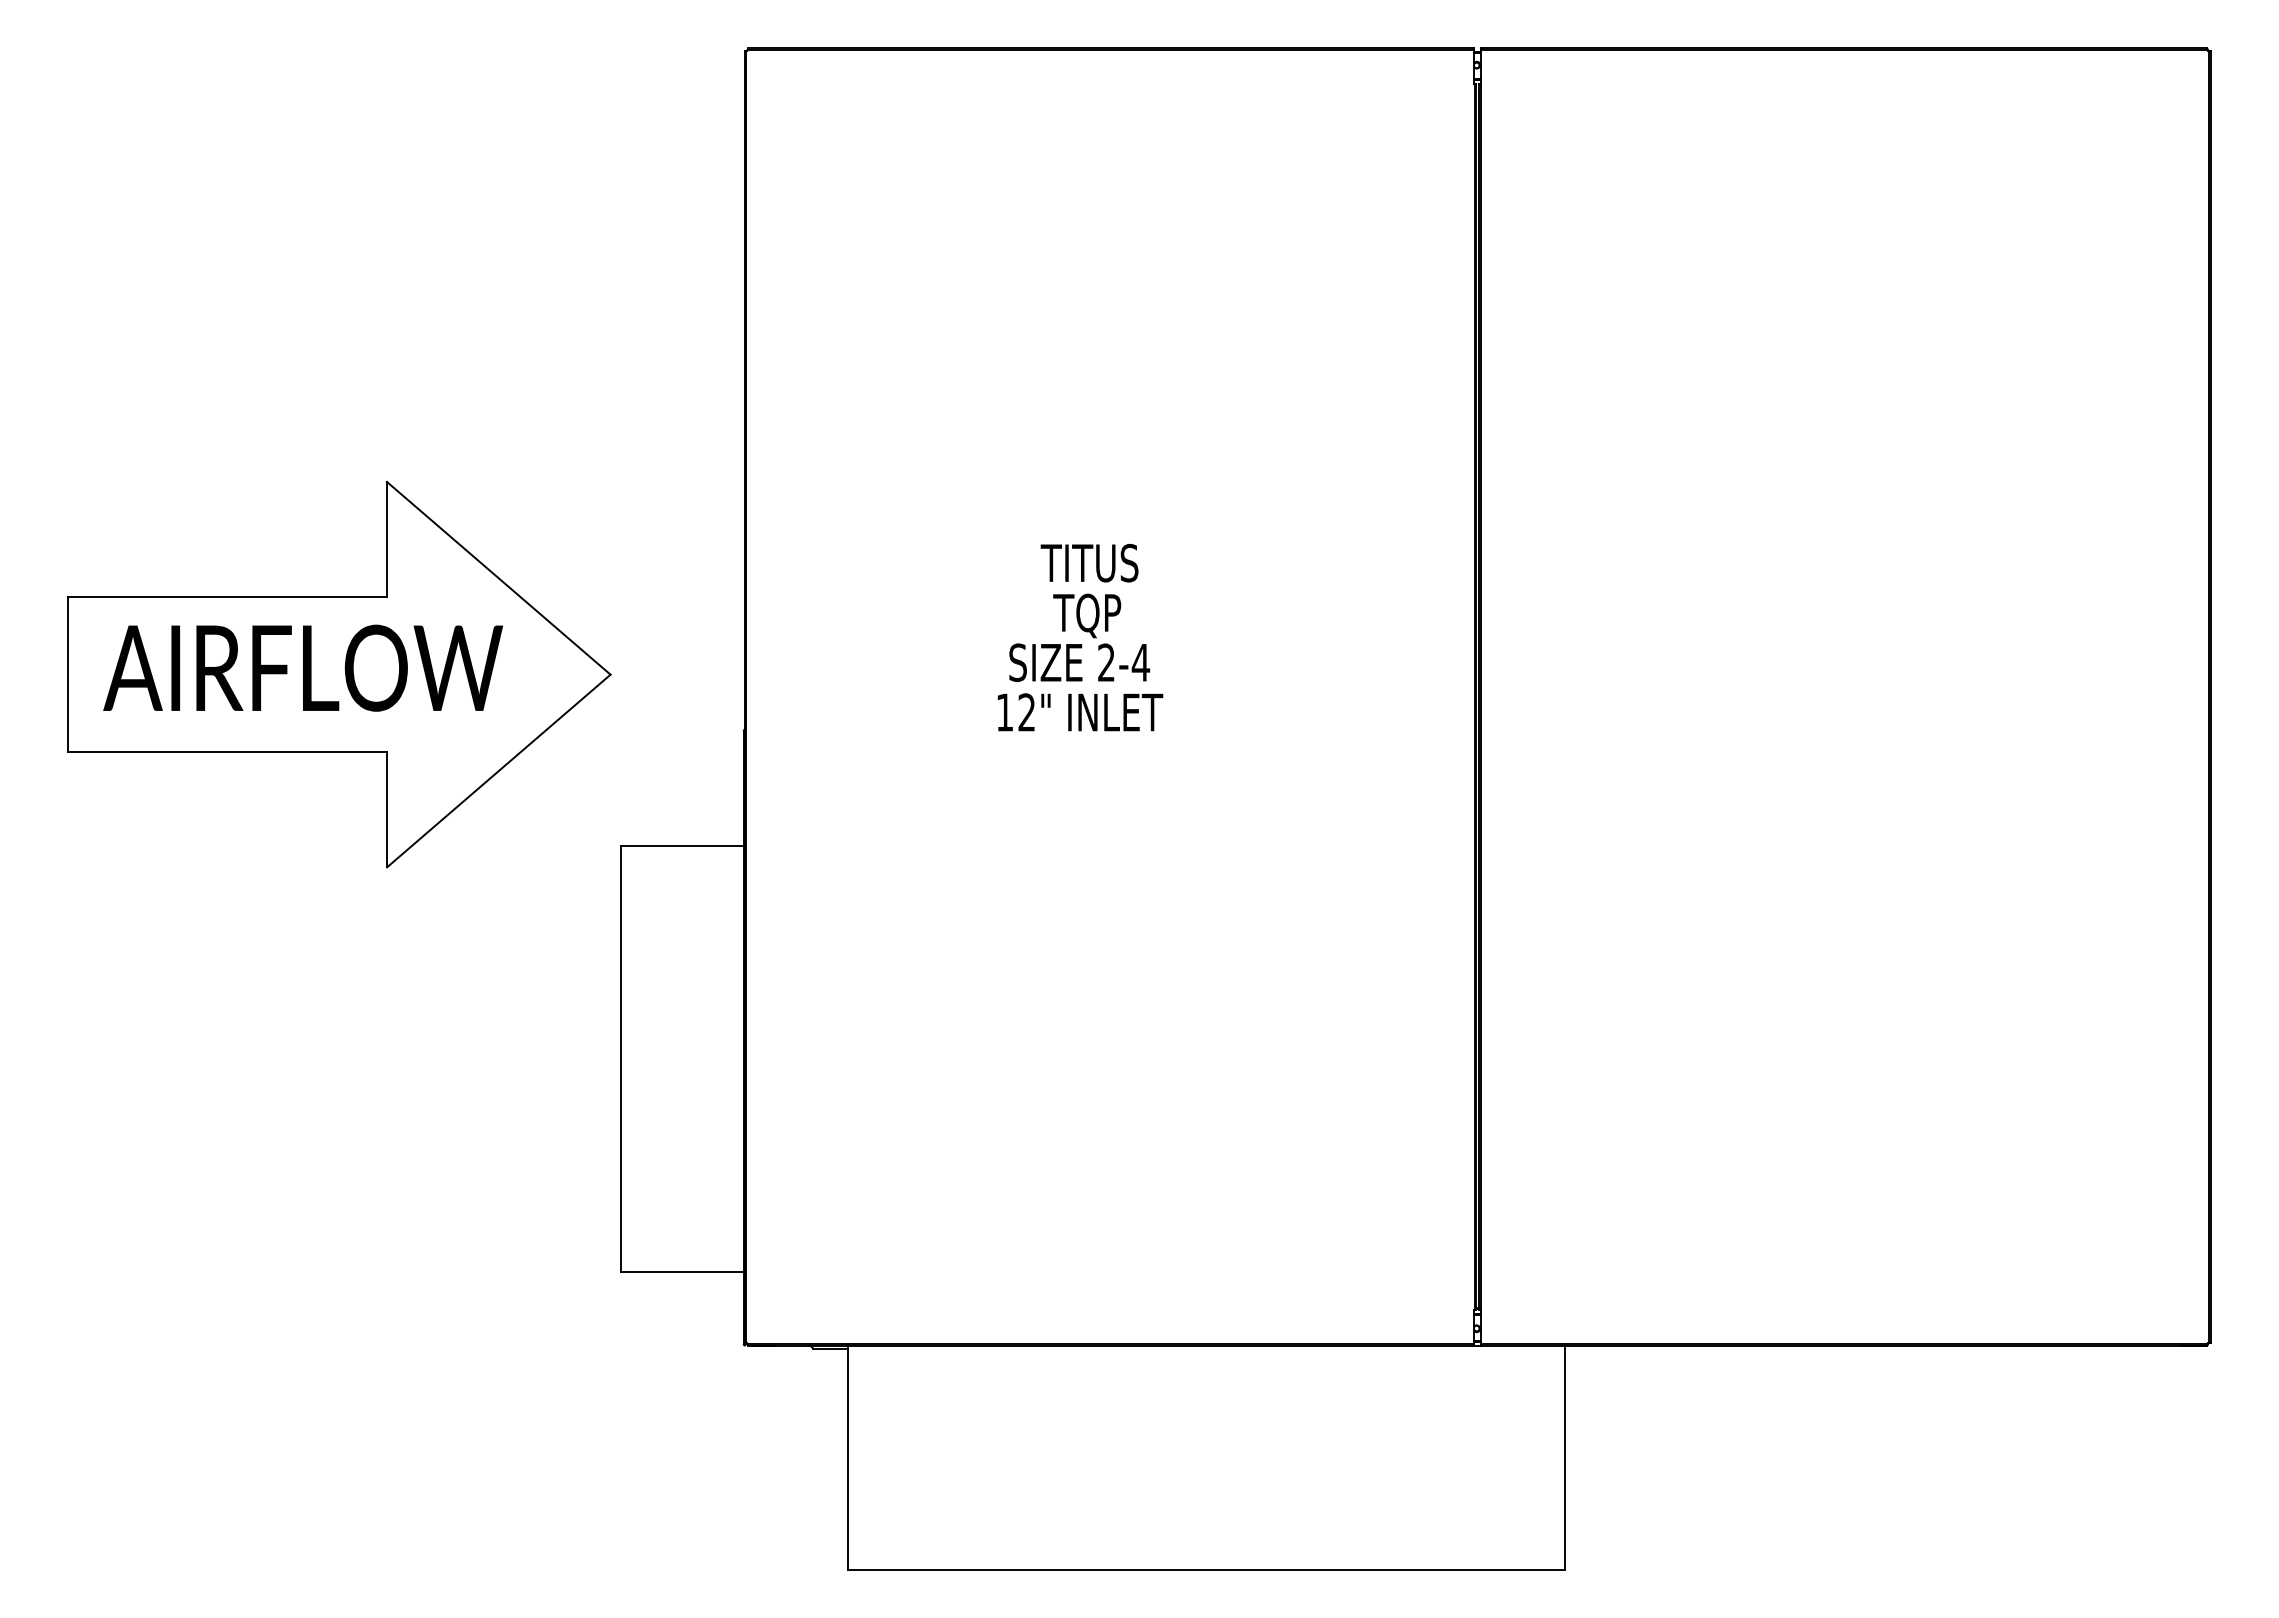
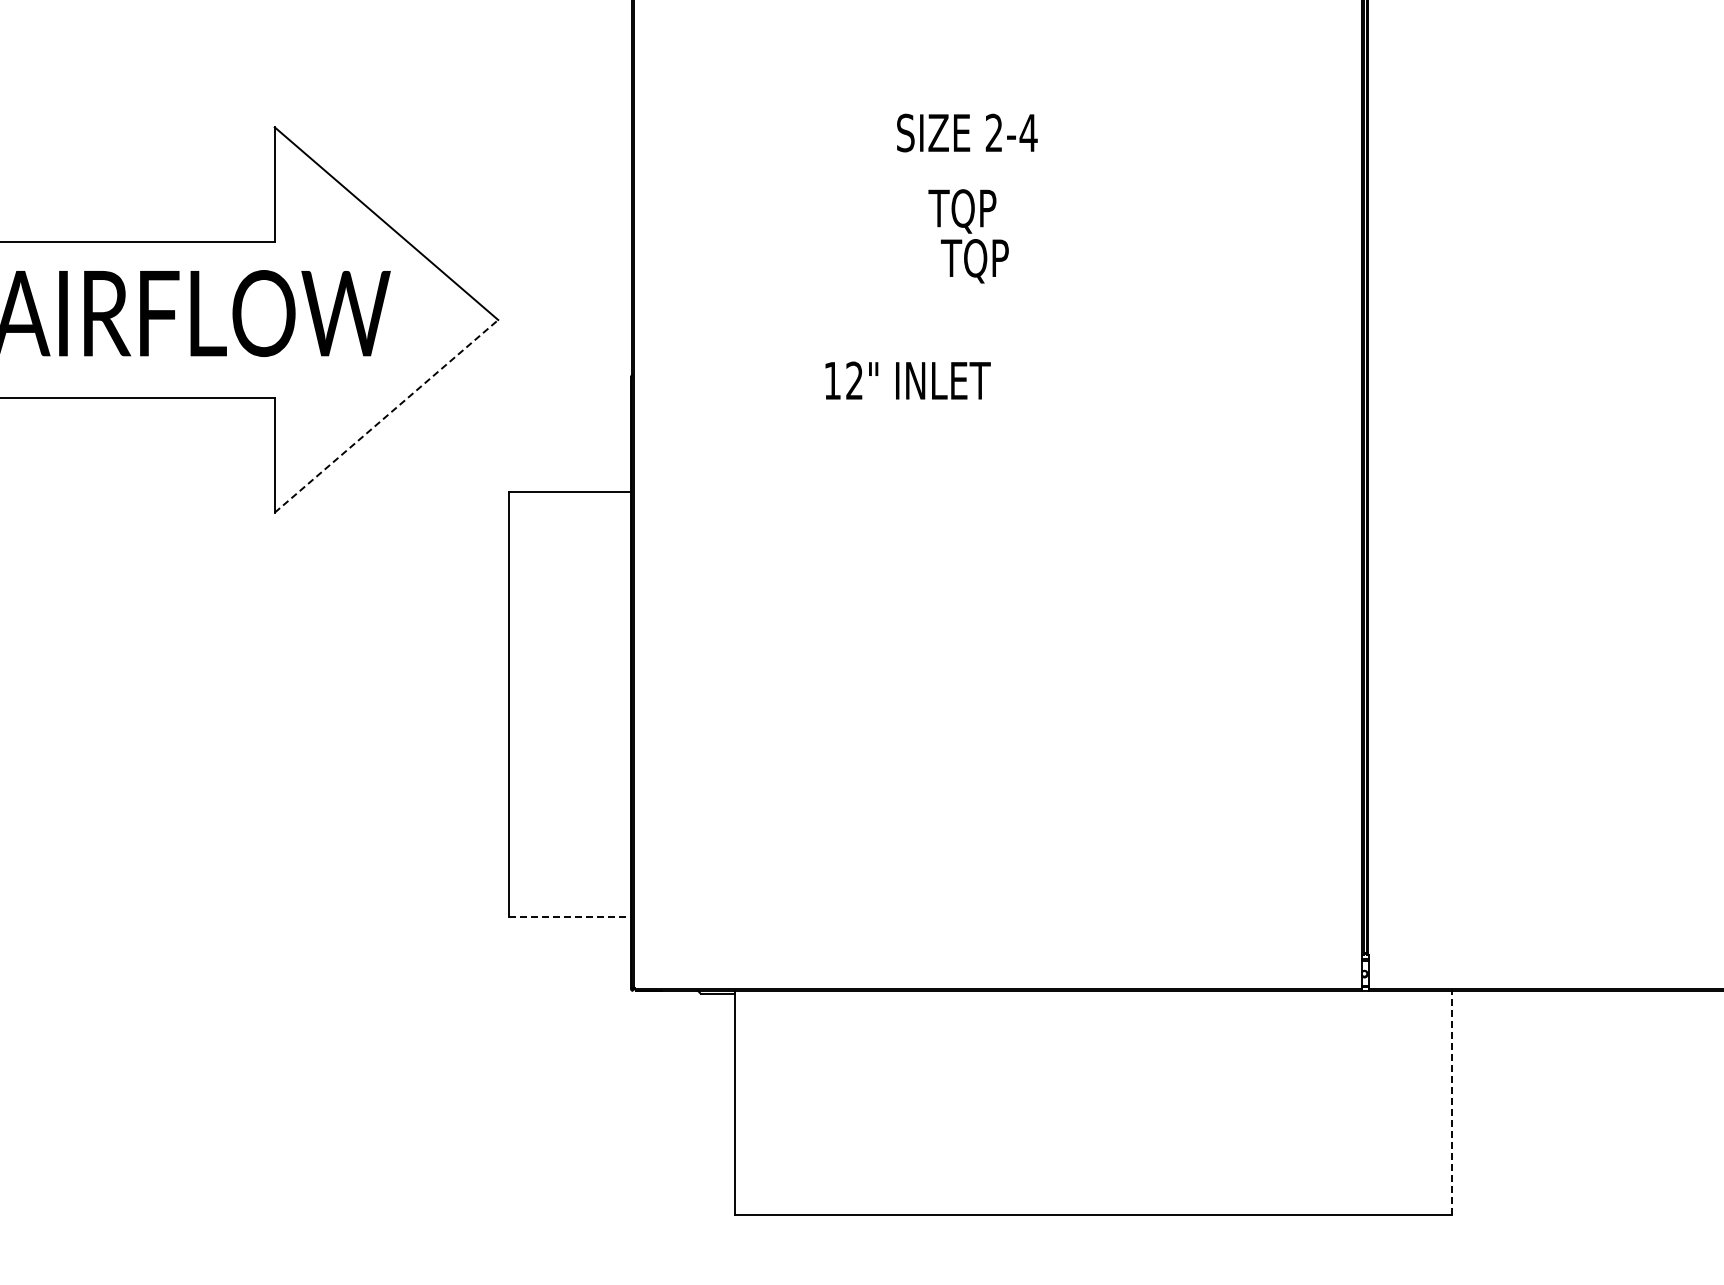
text: (1100, 565) -> (988, 210), TITUS -> TQP
text: (1079, 662) -> (967, 132), moved
text: (1080, 712) -> (908, 380), moved
line: (498, 771) -> (386, 416), solid -> dashed
line: (682, 1271) -> (570, 916), solid -> dashed
line: (1564, 1457) -> (1452, 1102), solid -> dashed

